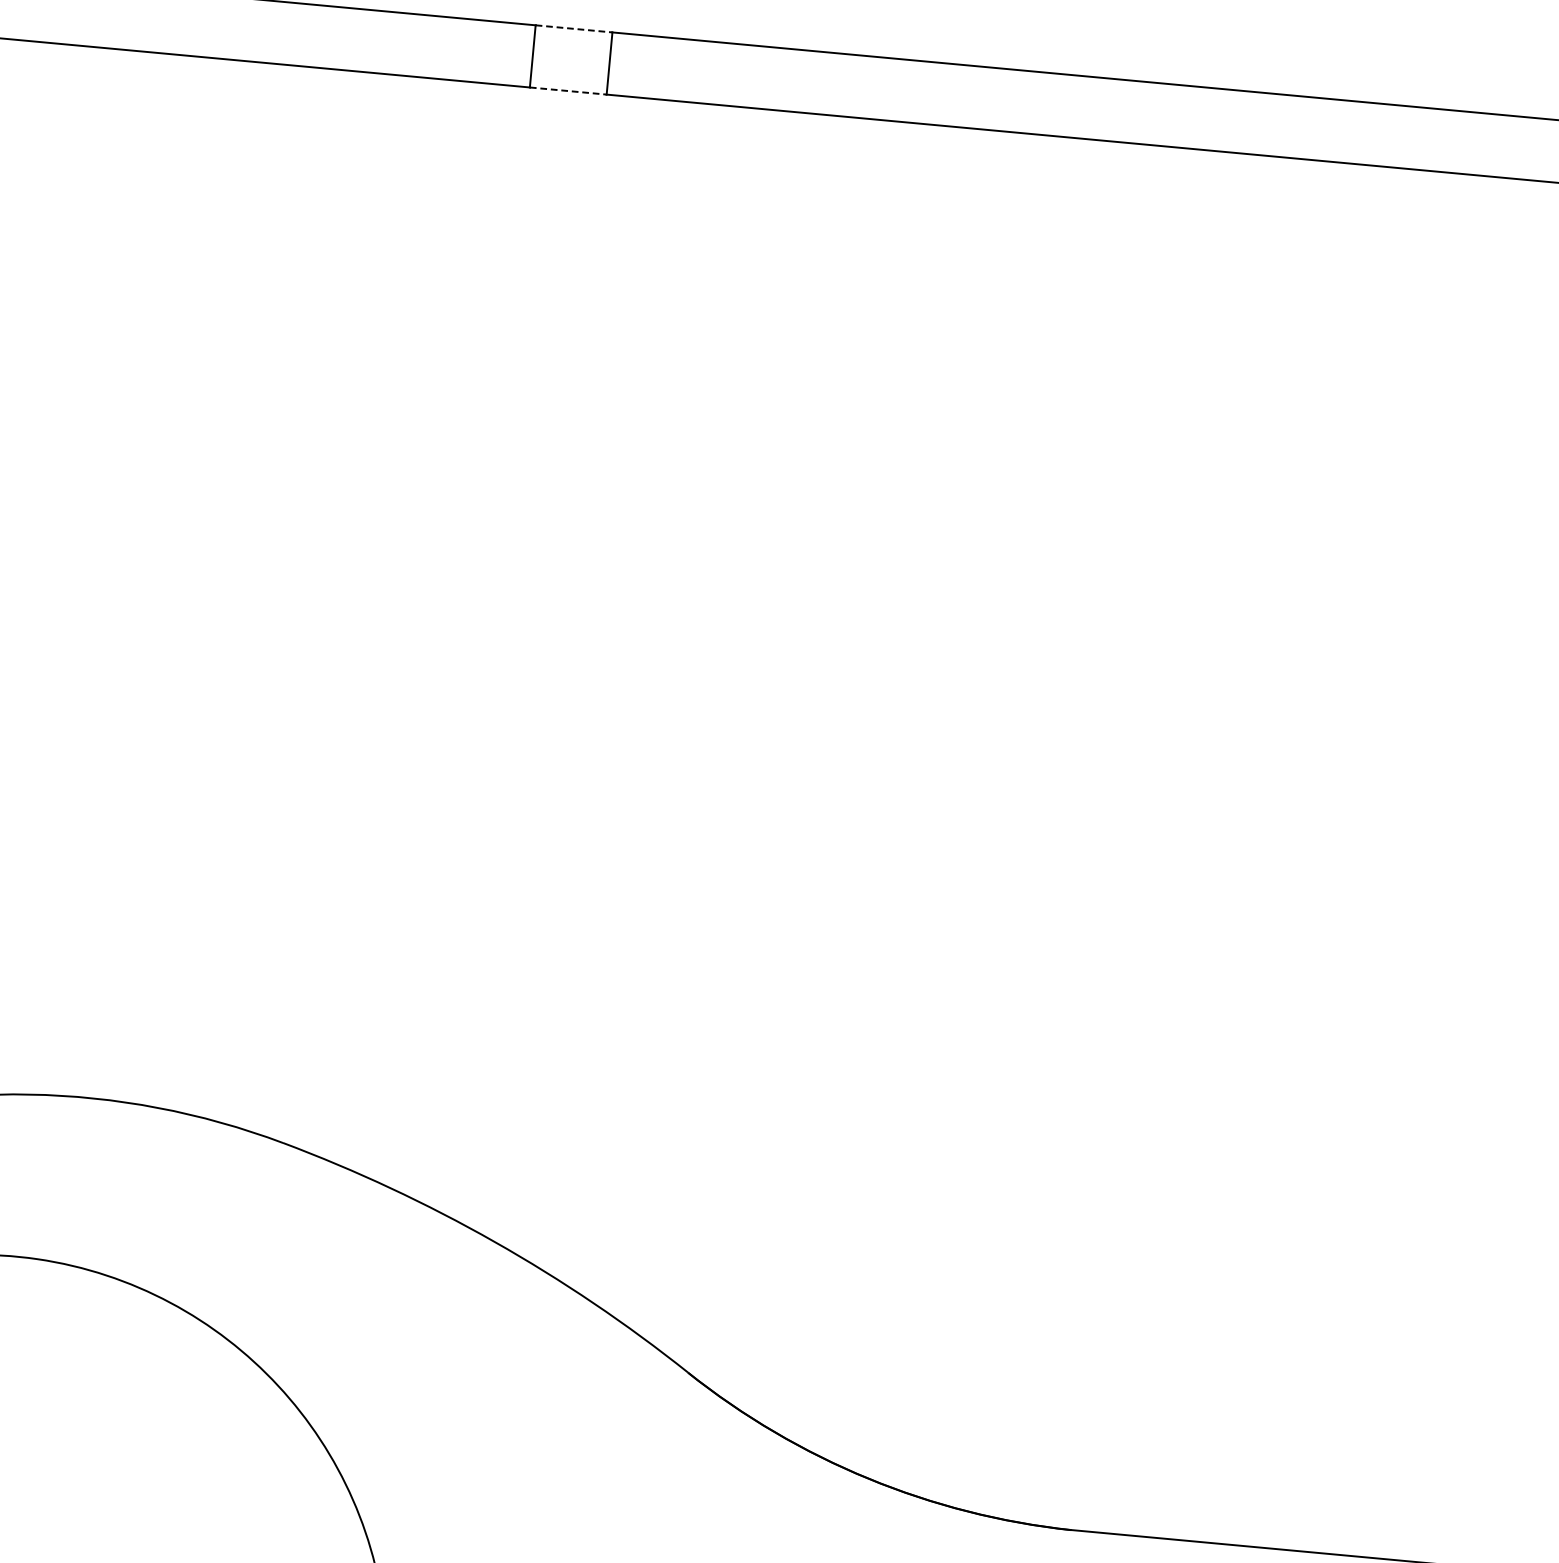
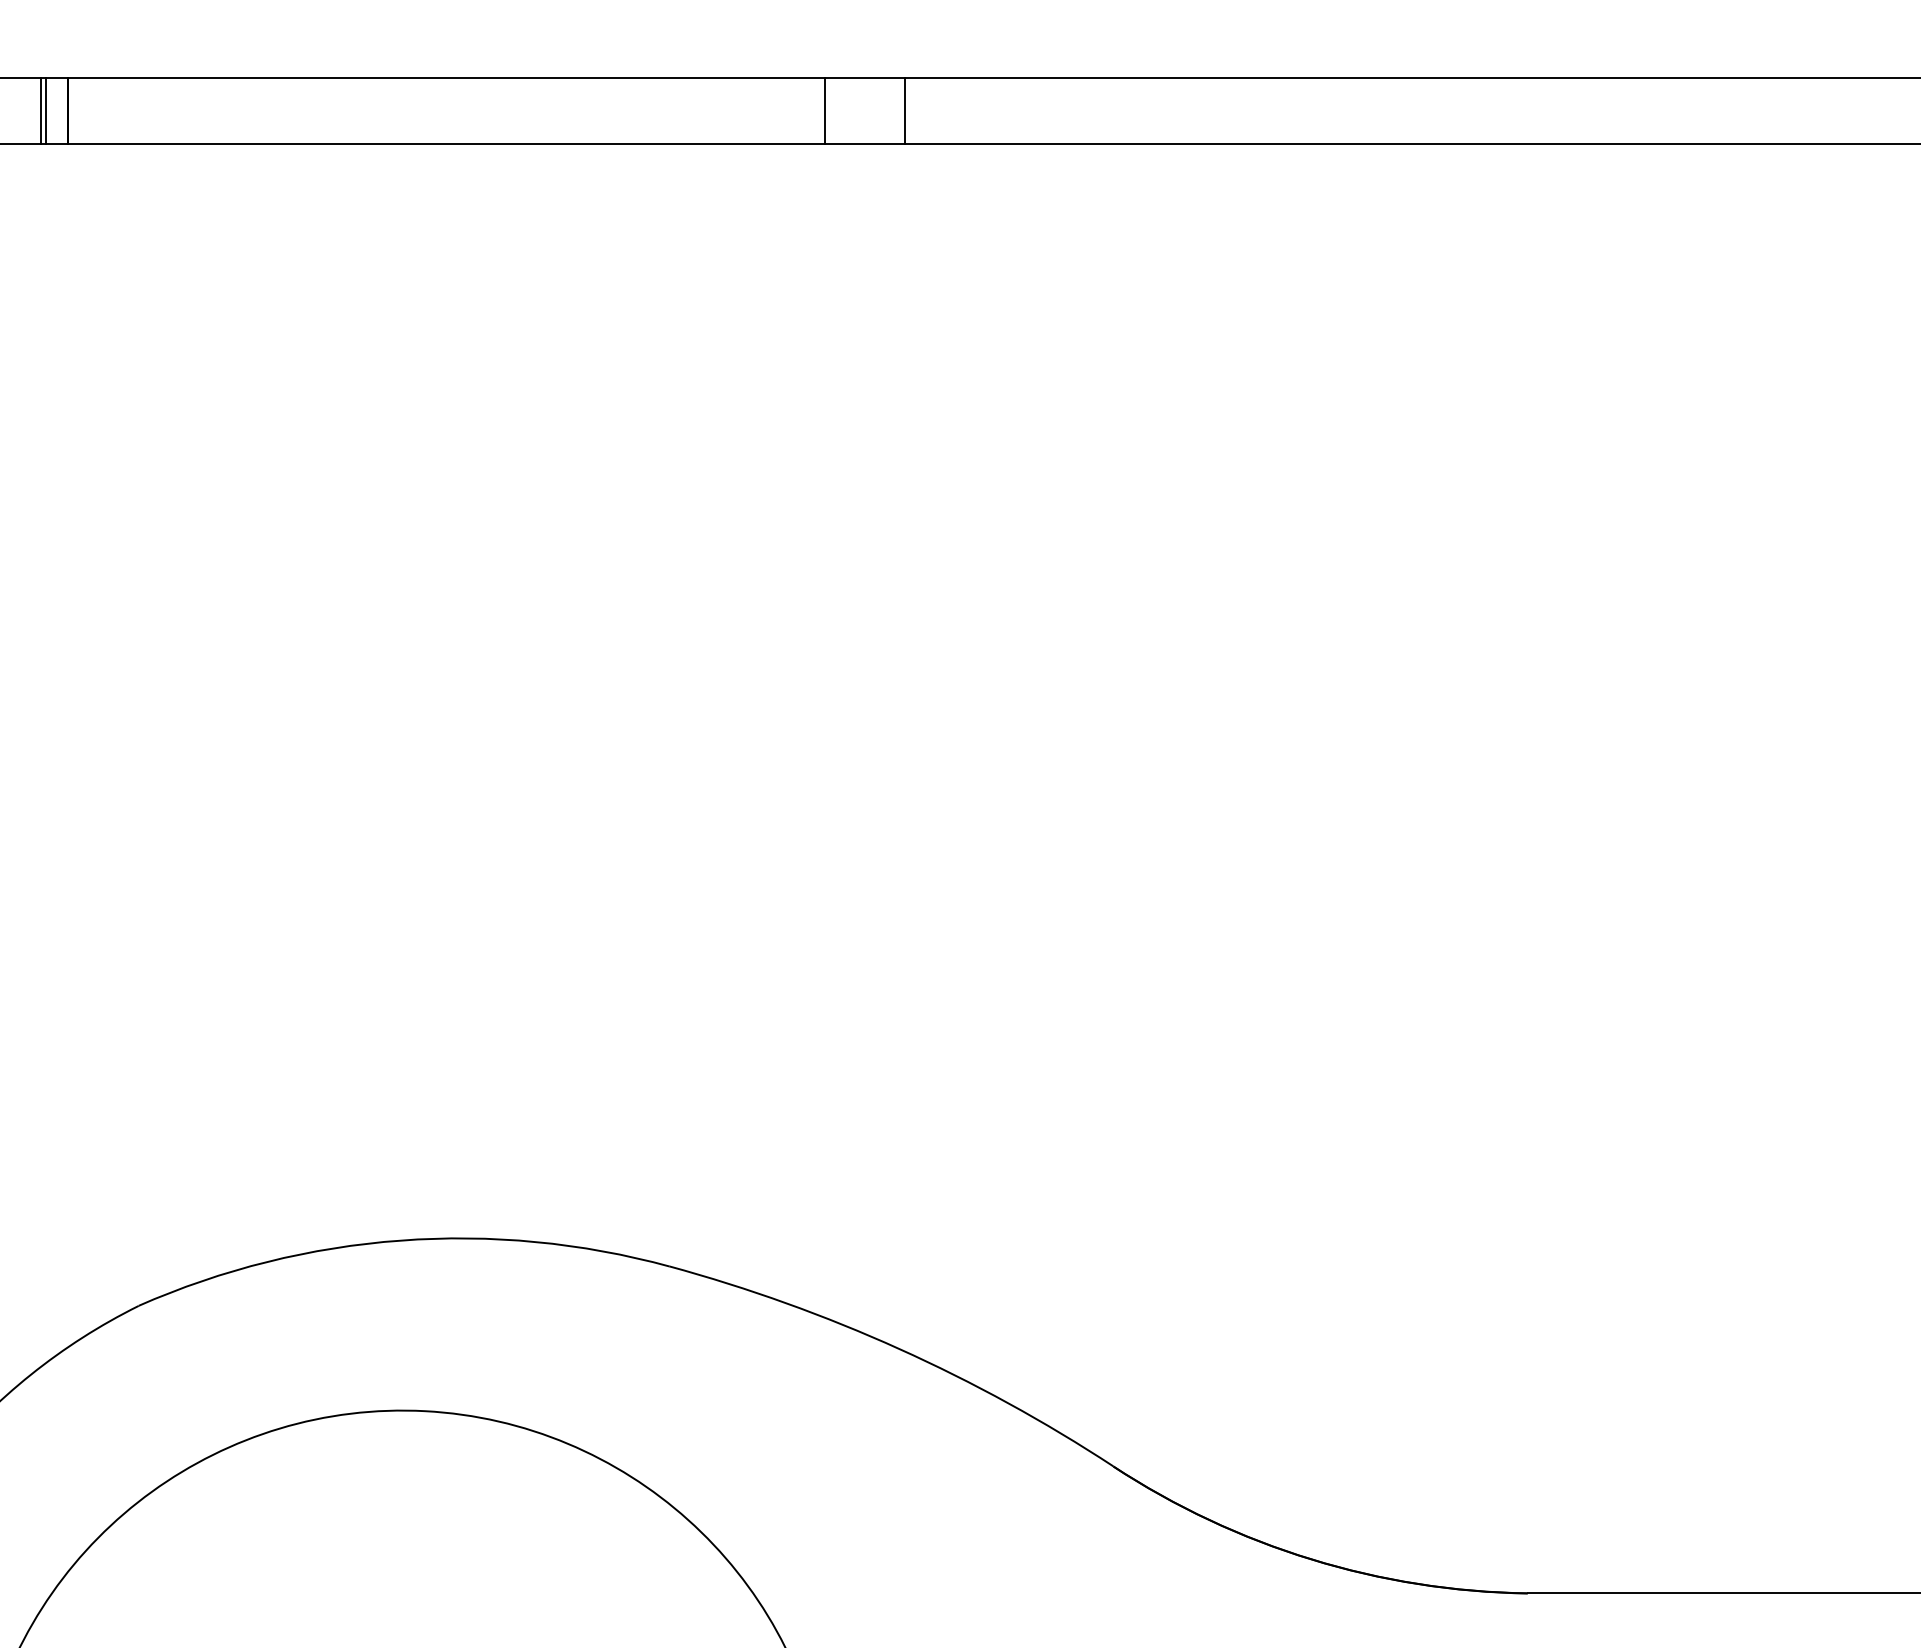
line: (574, 28) -> (865, 78), dashed -> solid
line: (568, 90) -> (865, 143), dashed -> solid

